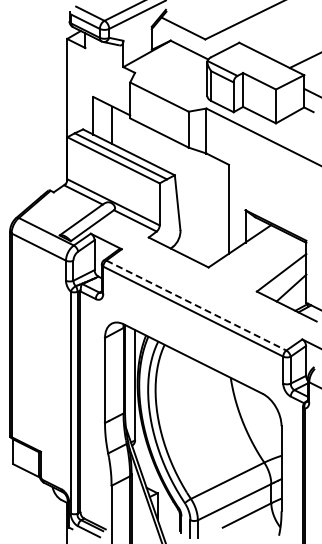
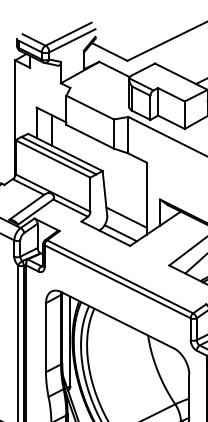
line: (203, 232) -> (125, 217), added
line: (197, 251) -> (121, 232), added
line: (196, 305) -> (120, 276), dashed -> solid

